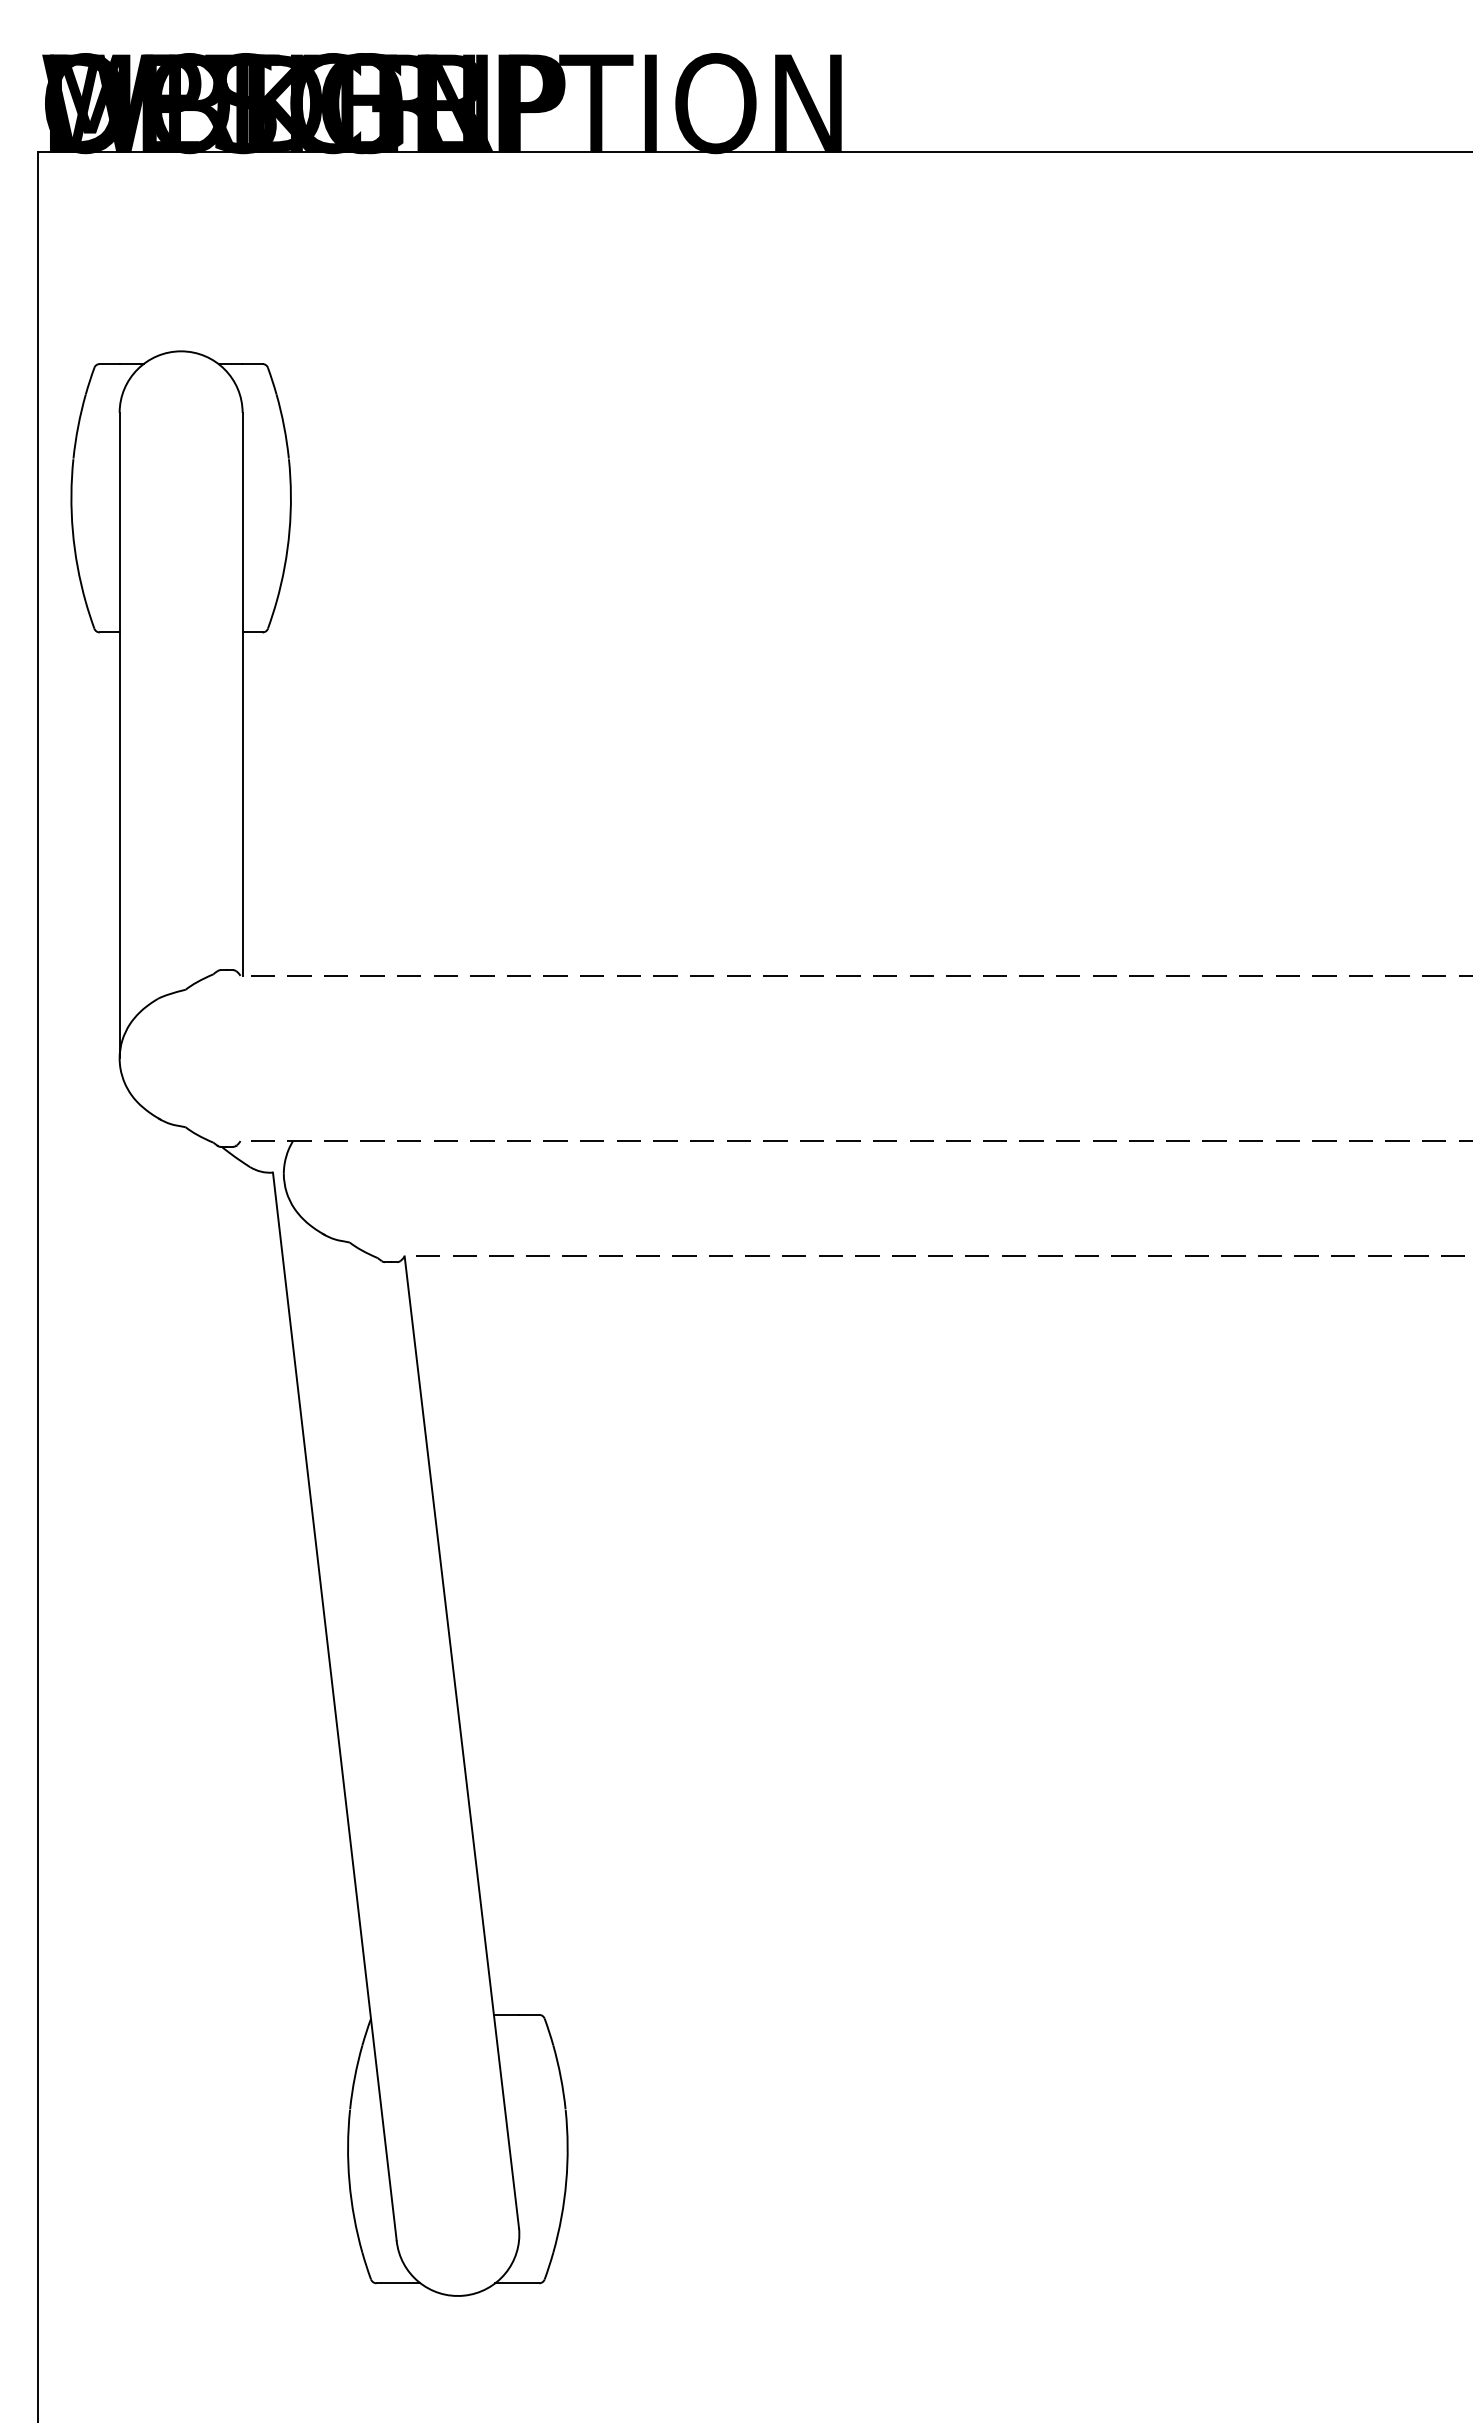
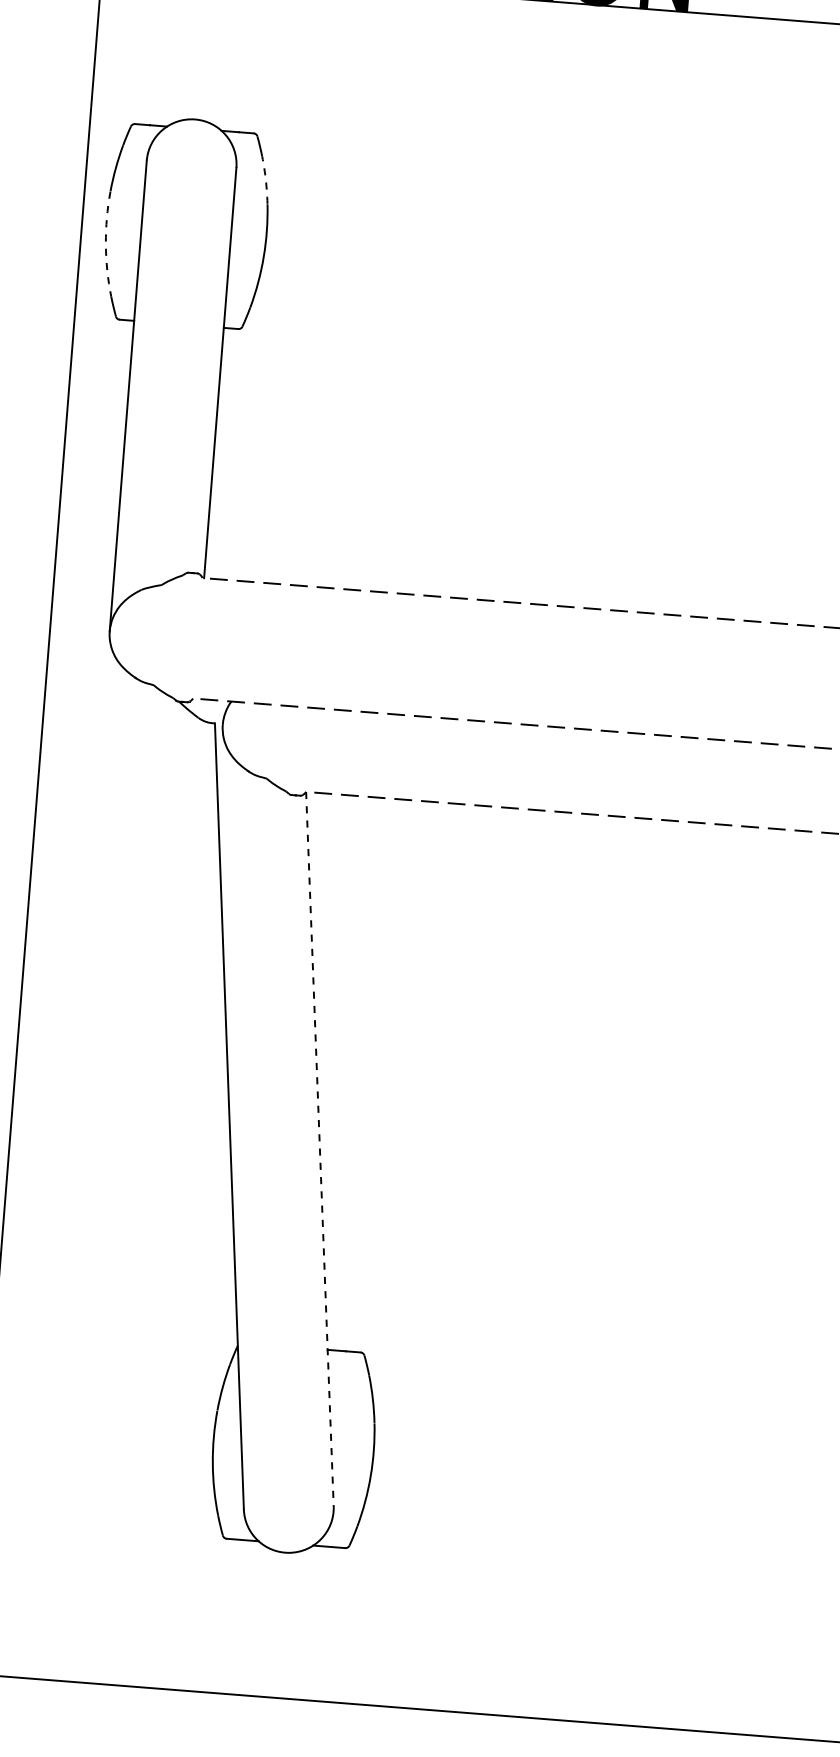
arc: (284, 426) -> (266, 180), solid -> dashed
arc: (72, 531) -> (105, 244), solid -> dashed
line: (461, 1743) -> (319, 1150), solid -> dashed

